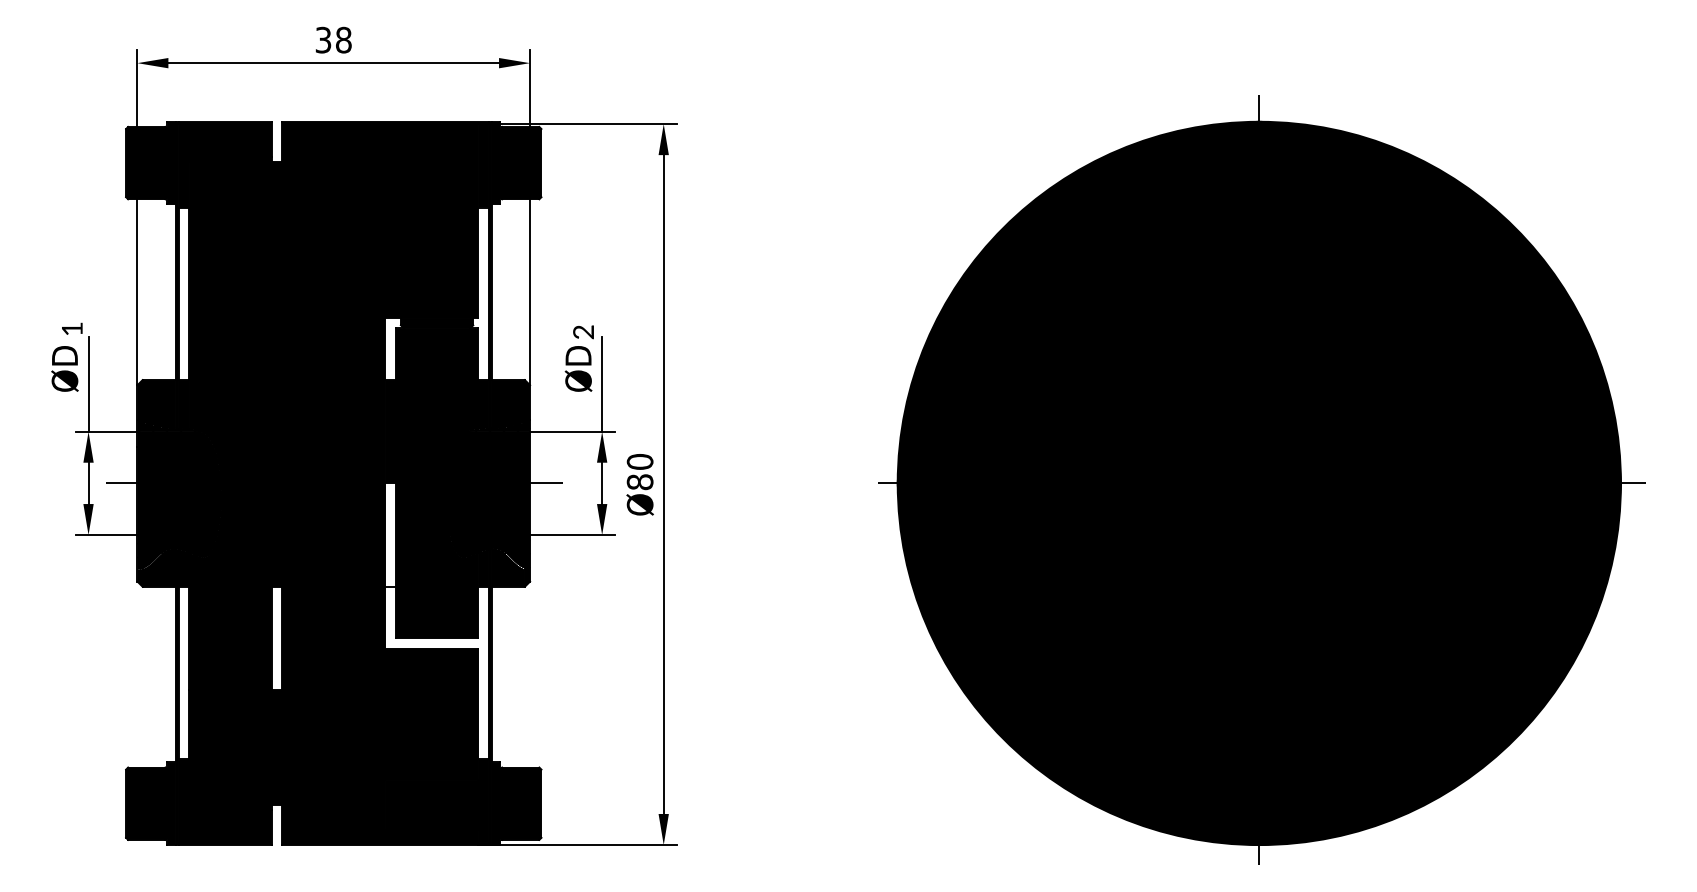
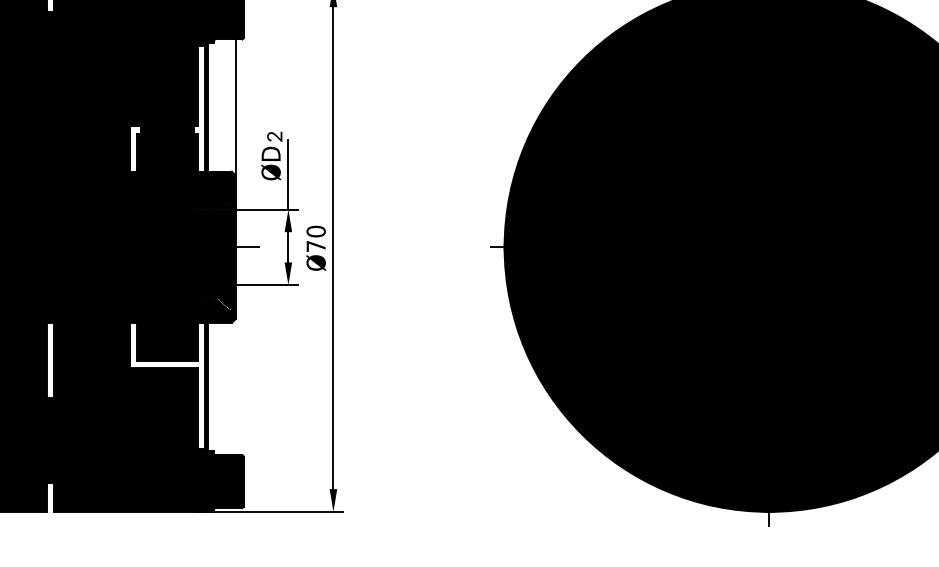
text: (639, 482) -> (315, 246), Ø80 -> Ø70
fill: (390, 534) -> (133, 284), added

